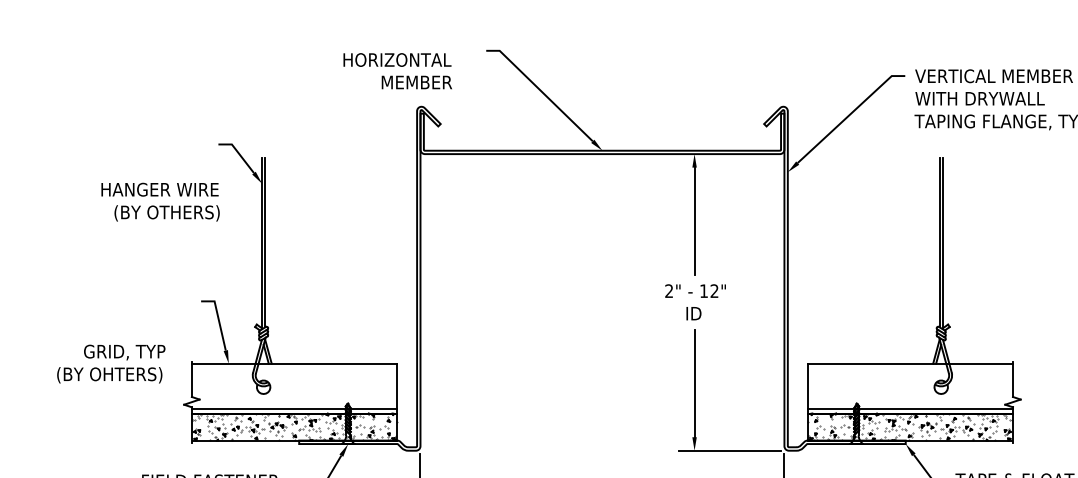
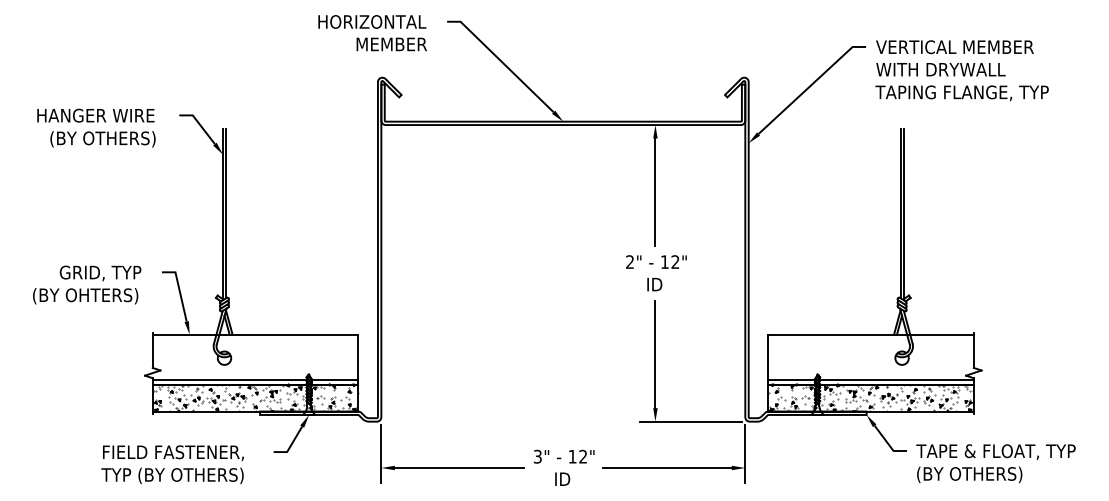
text: (397, 71) -> (372, 33), moved
text: (160, 201) -> (96, 127), moved
text: (111, 363) -> (87, 284), moved

